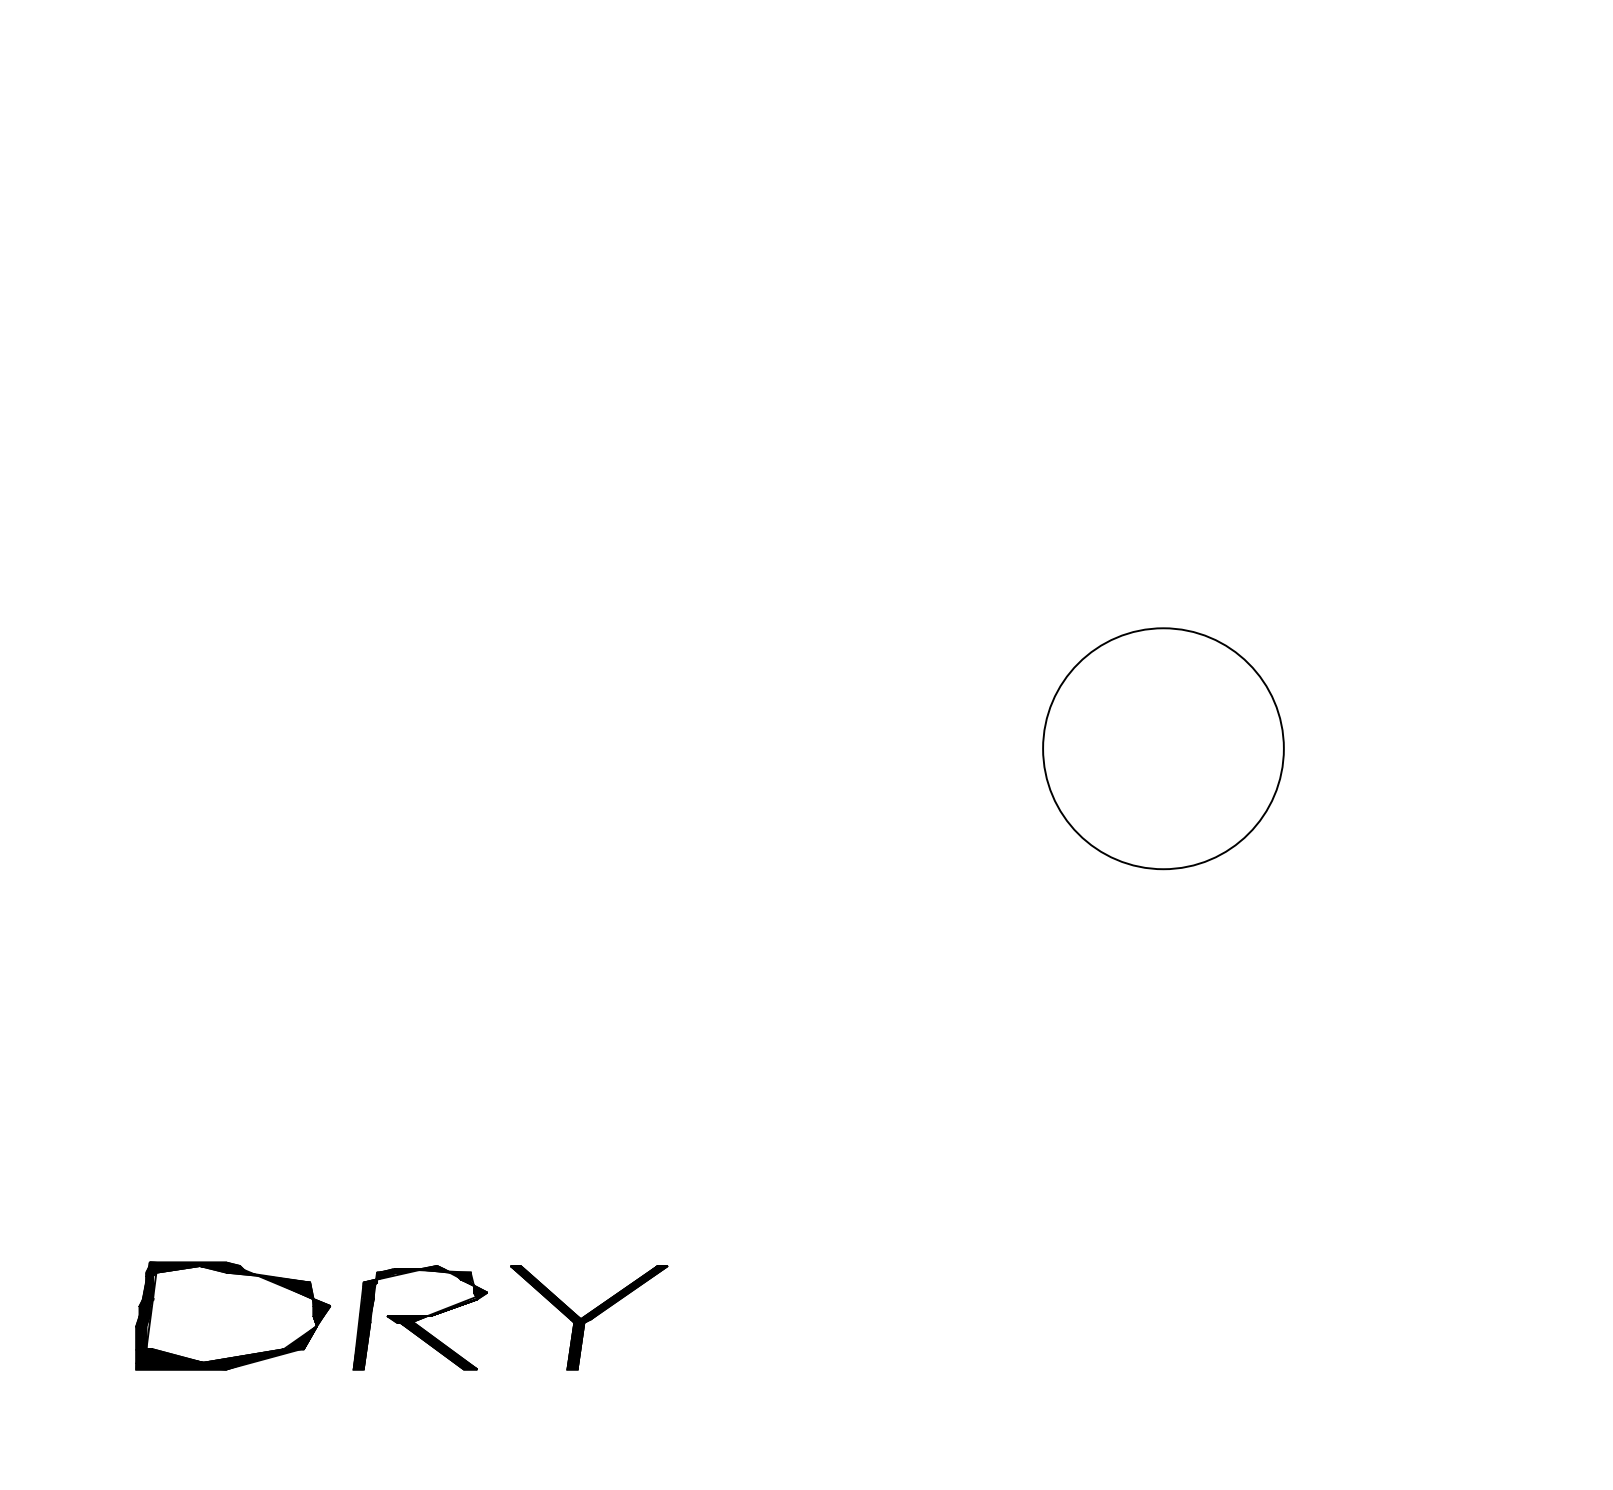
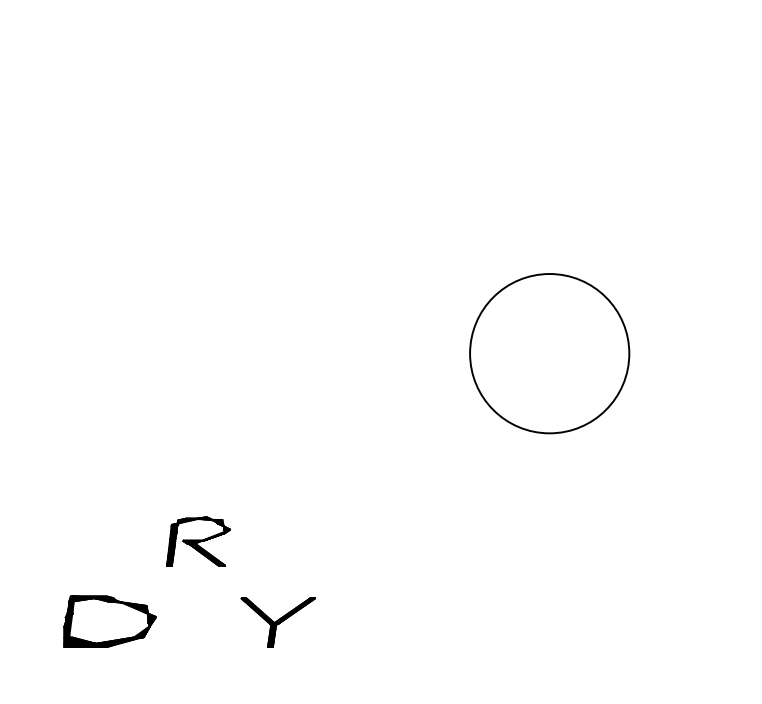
part: (1163, 748) -> (549, 353), size x1.4
part: (420, 1317) -> (198, 541), moved

